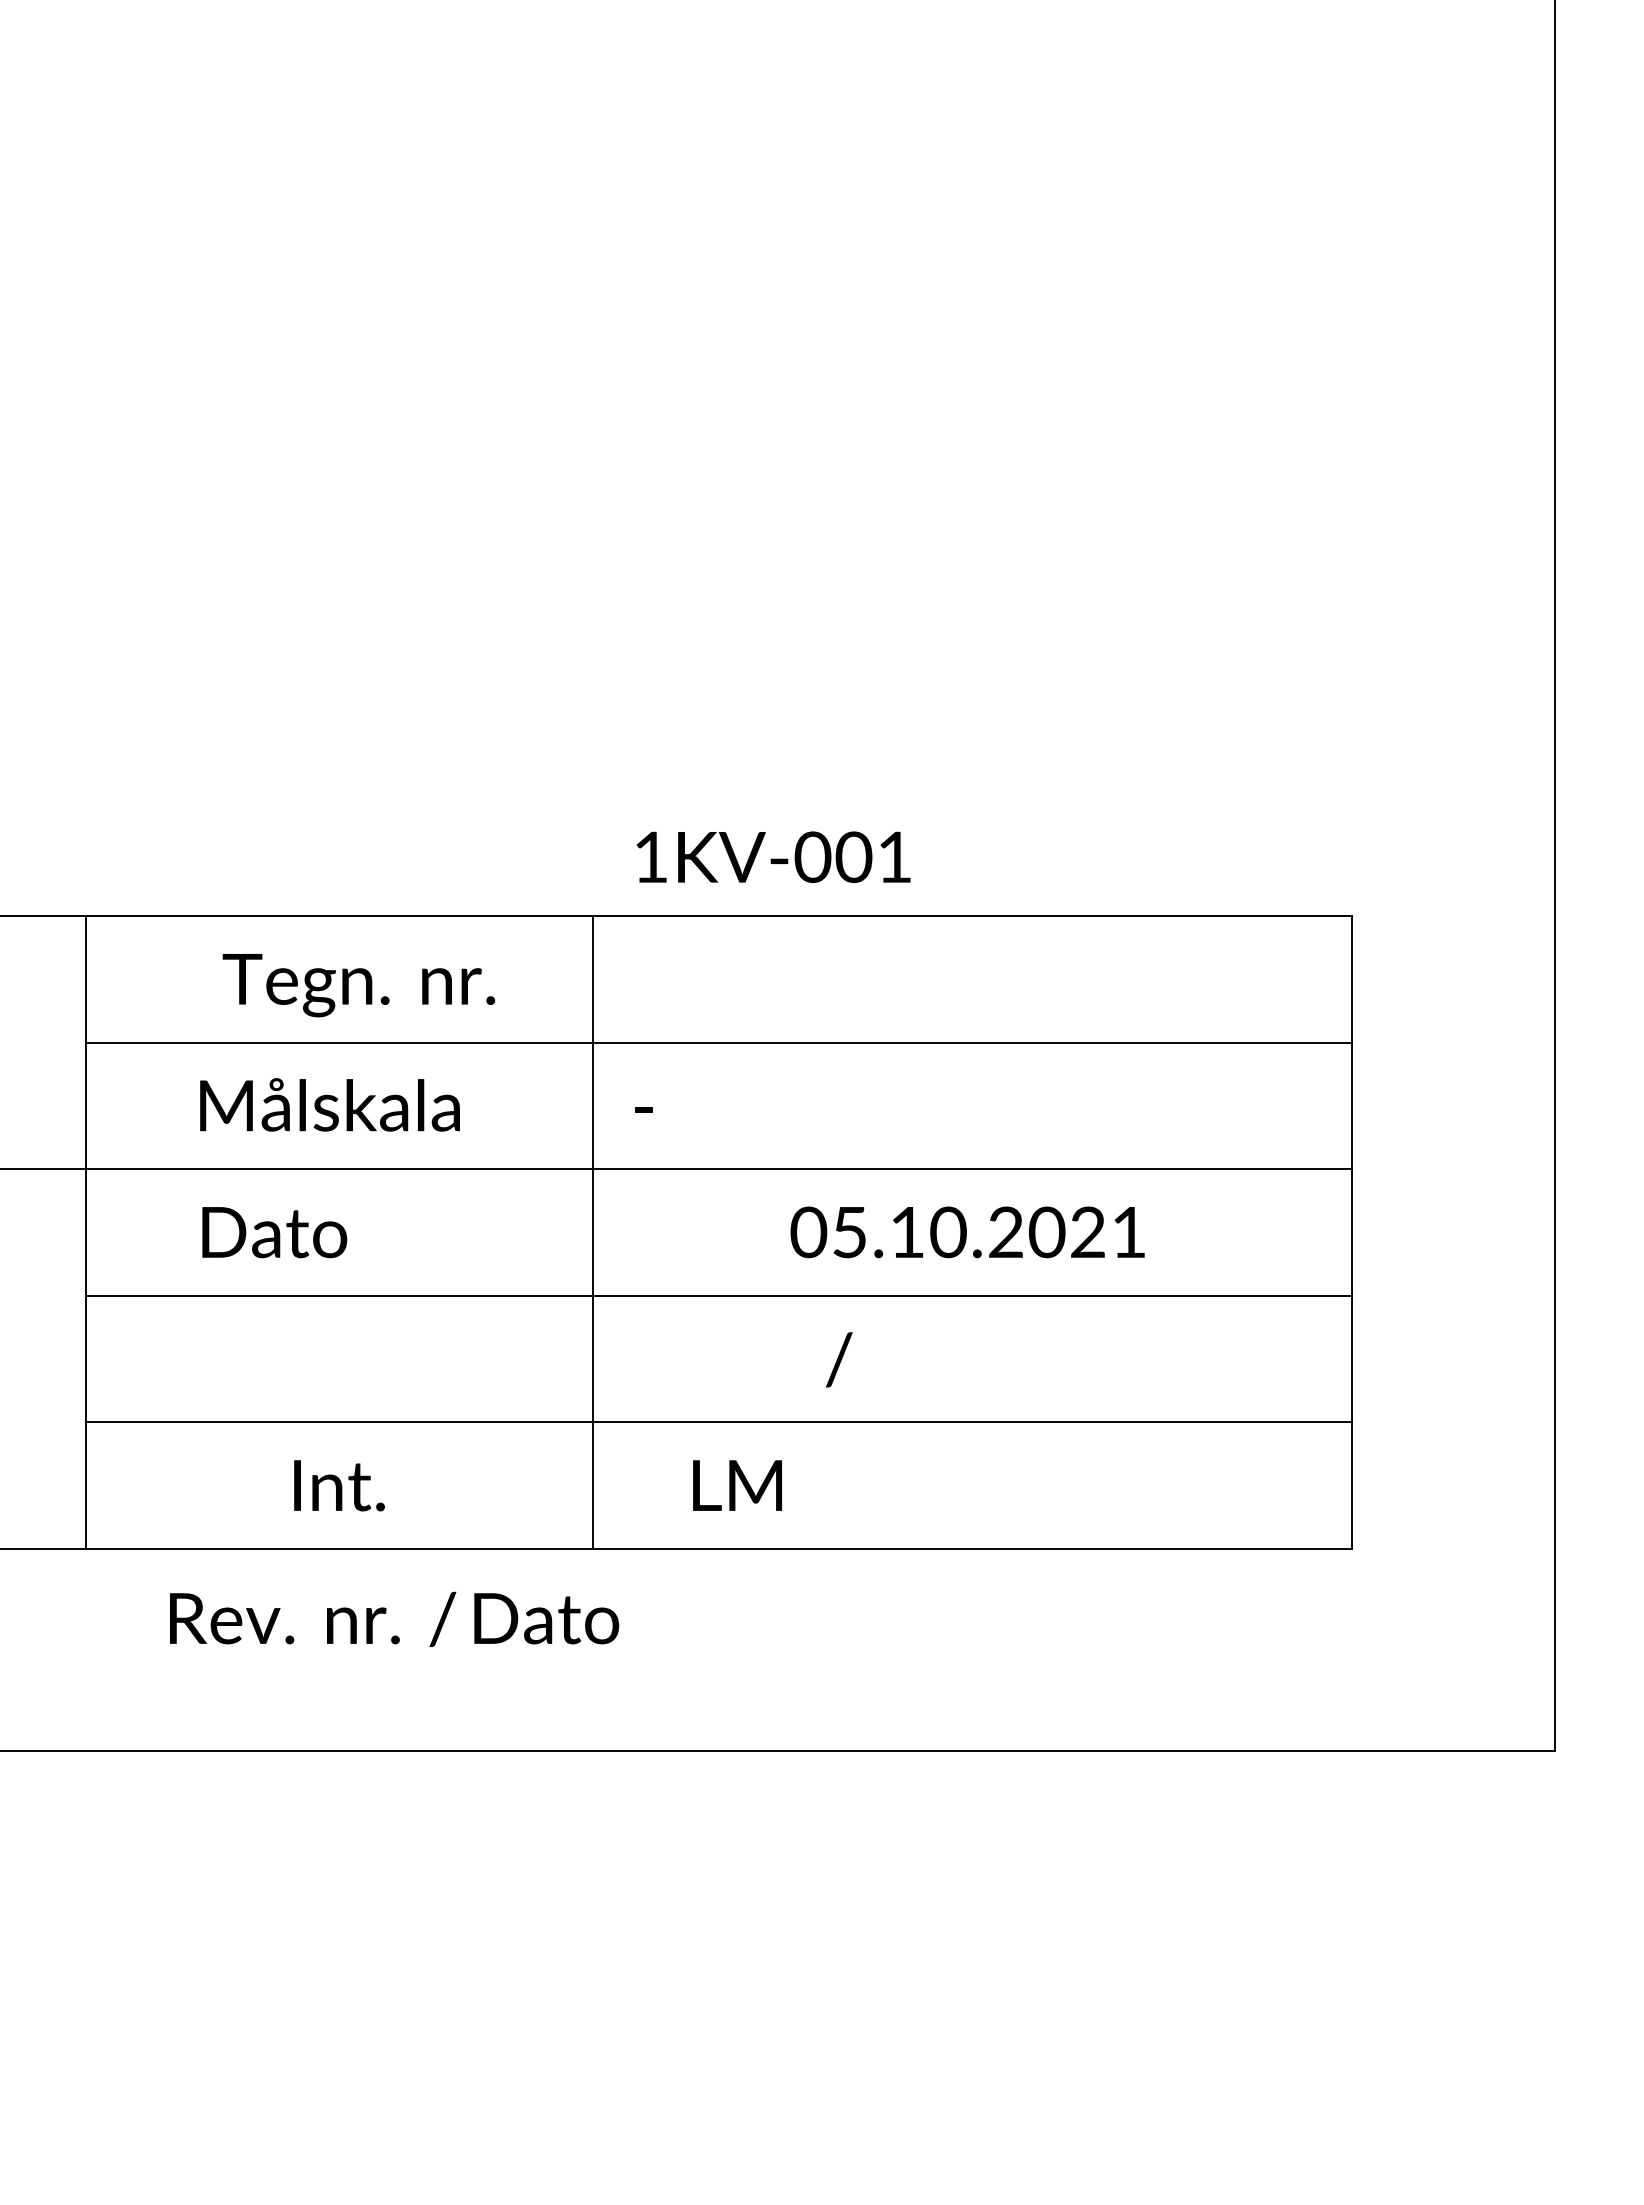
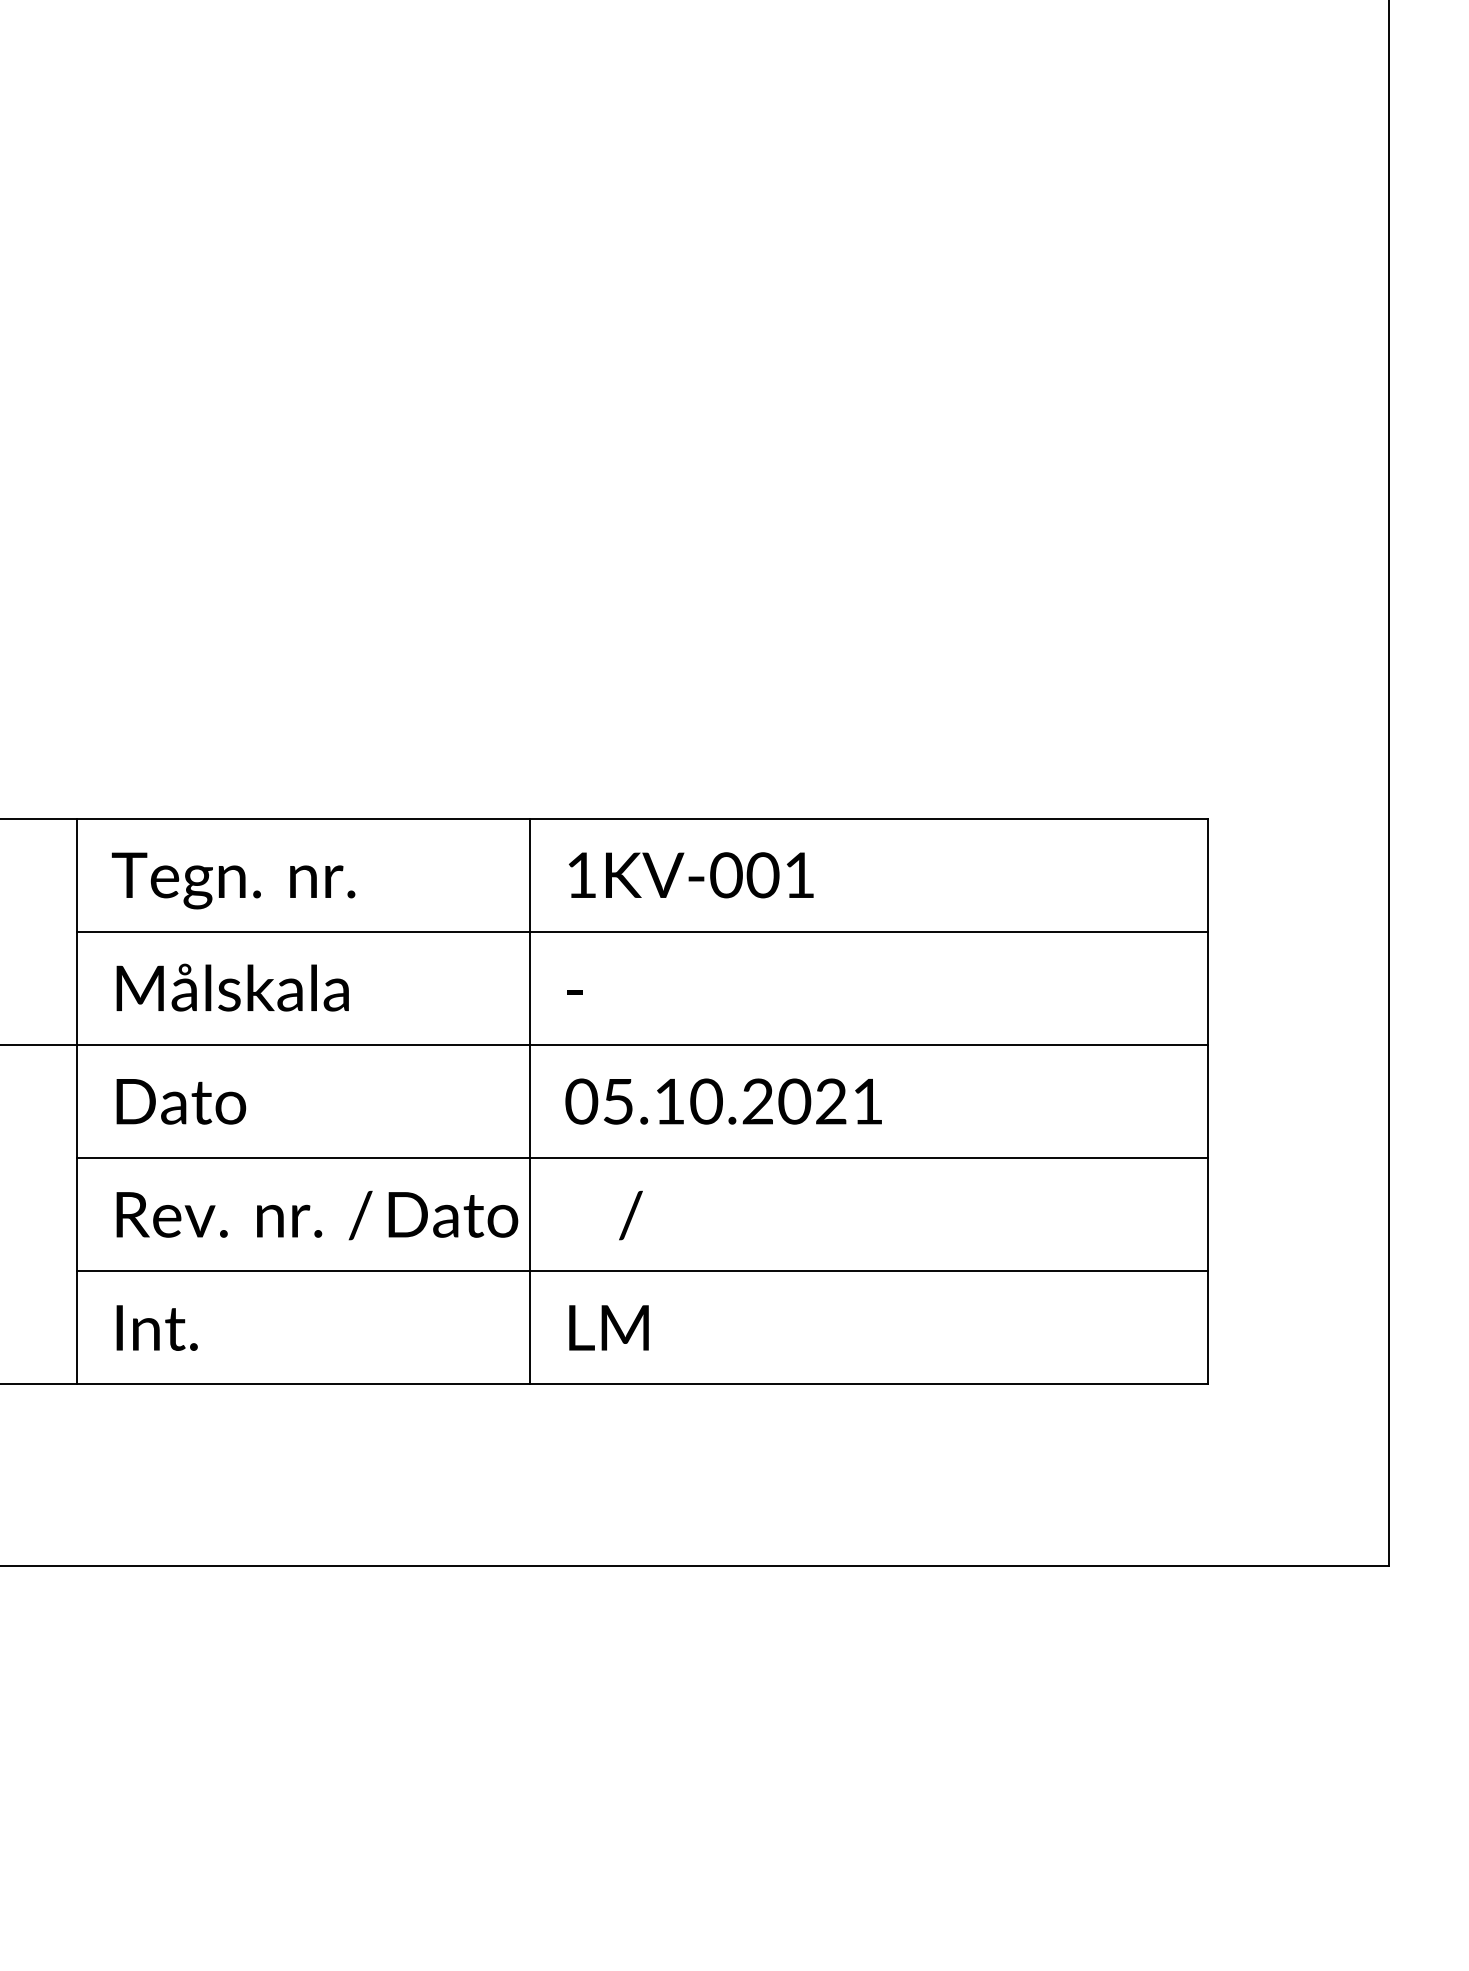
text: (773, 857) -> (691, 875), moved
text: (358, 985) -> (233, 880), moved
text: (329, 1104) -> (232, 987), moved
text: (274, 1232) -> (181, 1101), moved
text: (967, 1232) -> (723, 1101), moved
text: (838, 1359) -> (630, 1215), moved
text: (338, 1485) -> (156, 1327), moved
text: (736, 1485) -> (608, 1327), moved
text: (394, 1619) -> (317, 1215), moved

